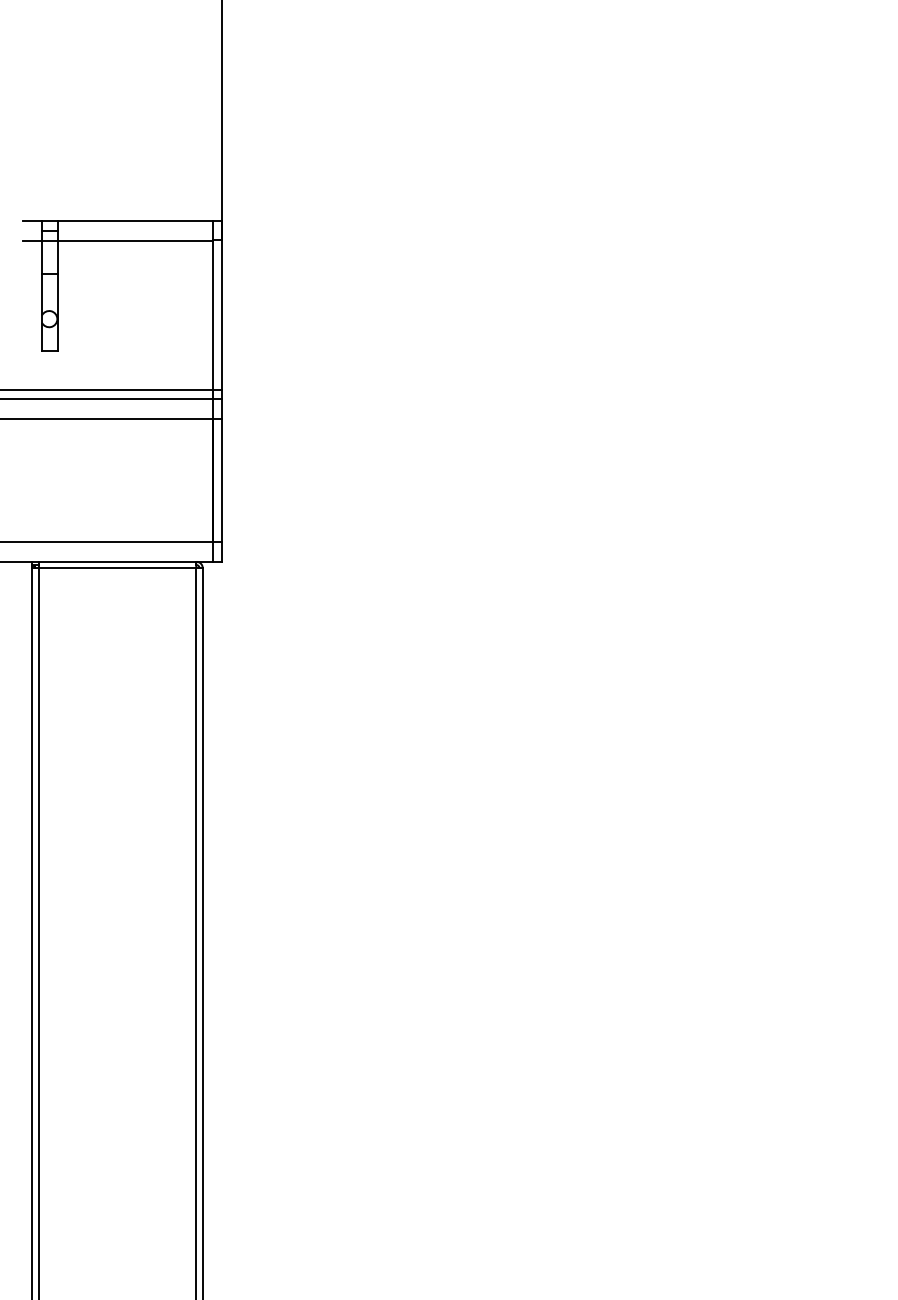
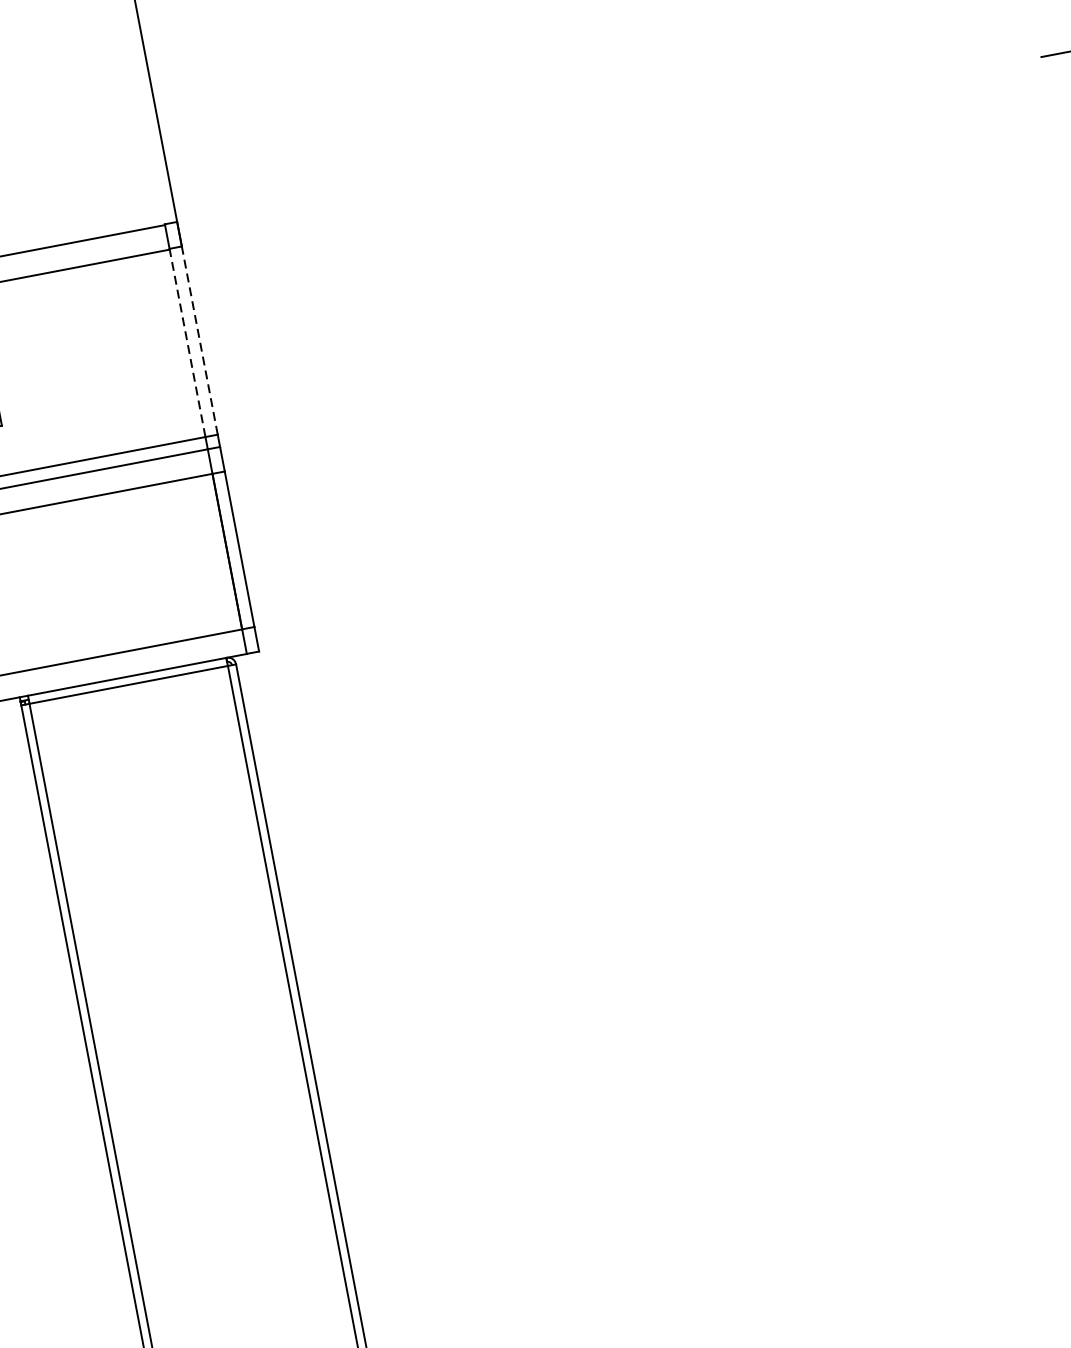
line: (212, 314) -> (187, 342), solid -> dashed
line: (222, 314) -> (199, 340), solid -> dashed

